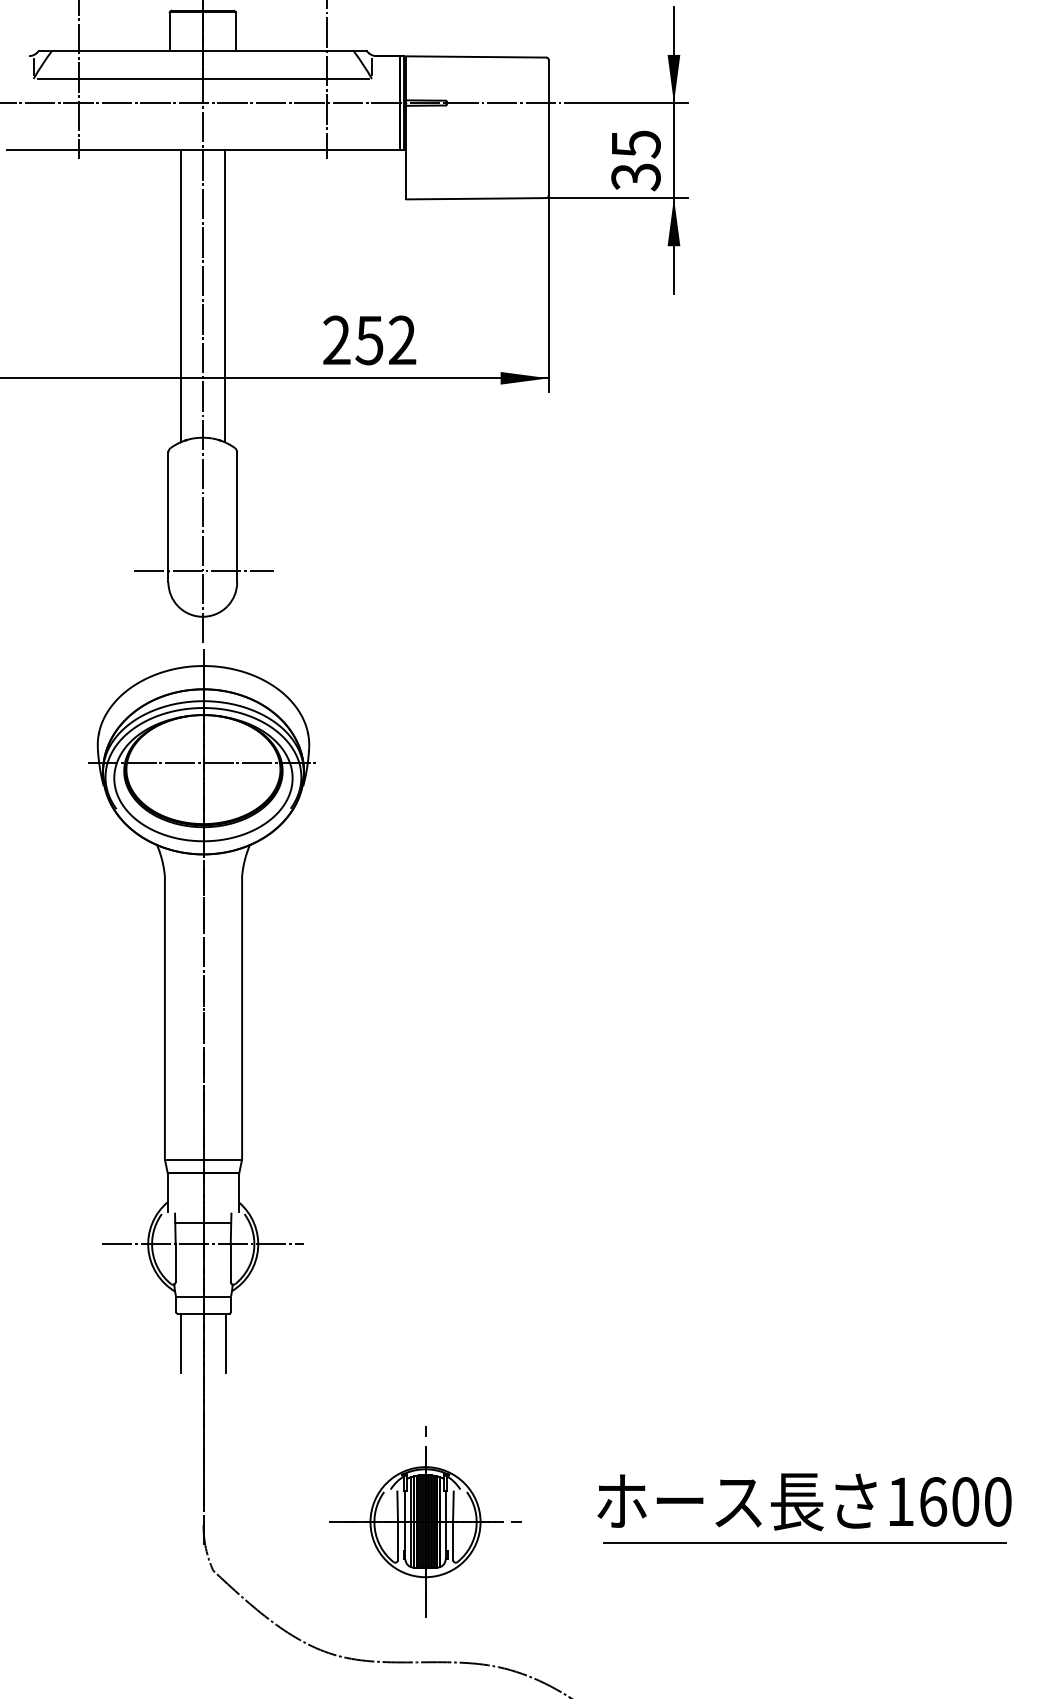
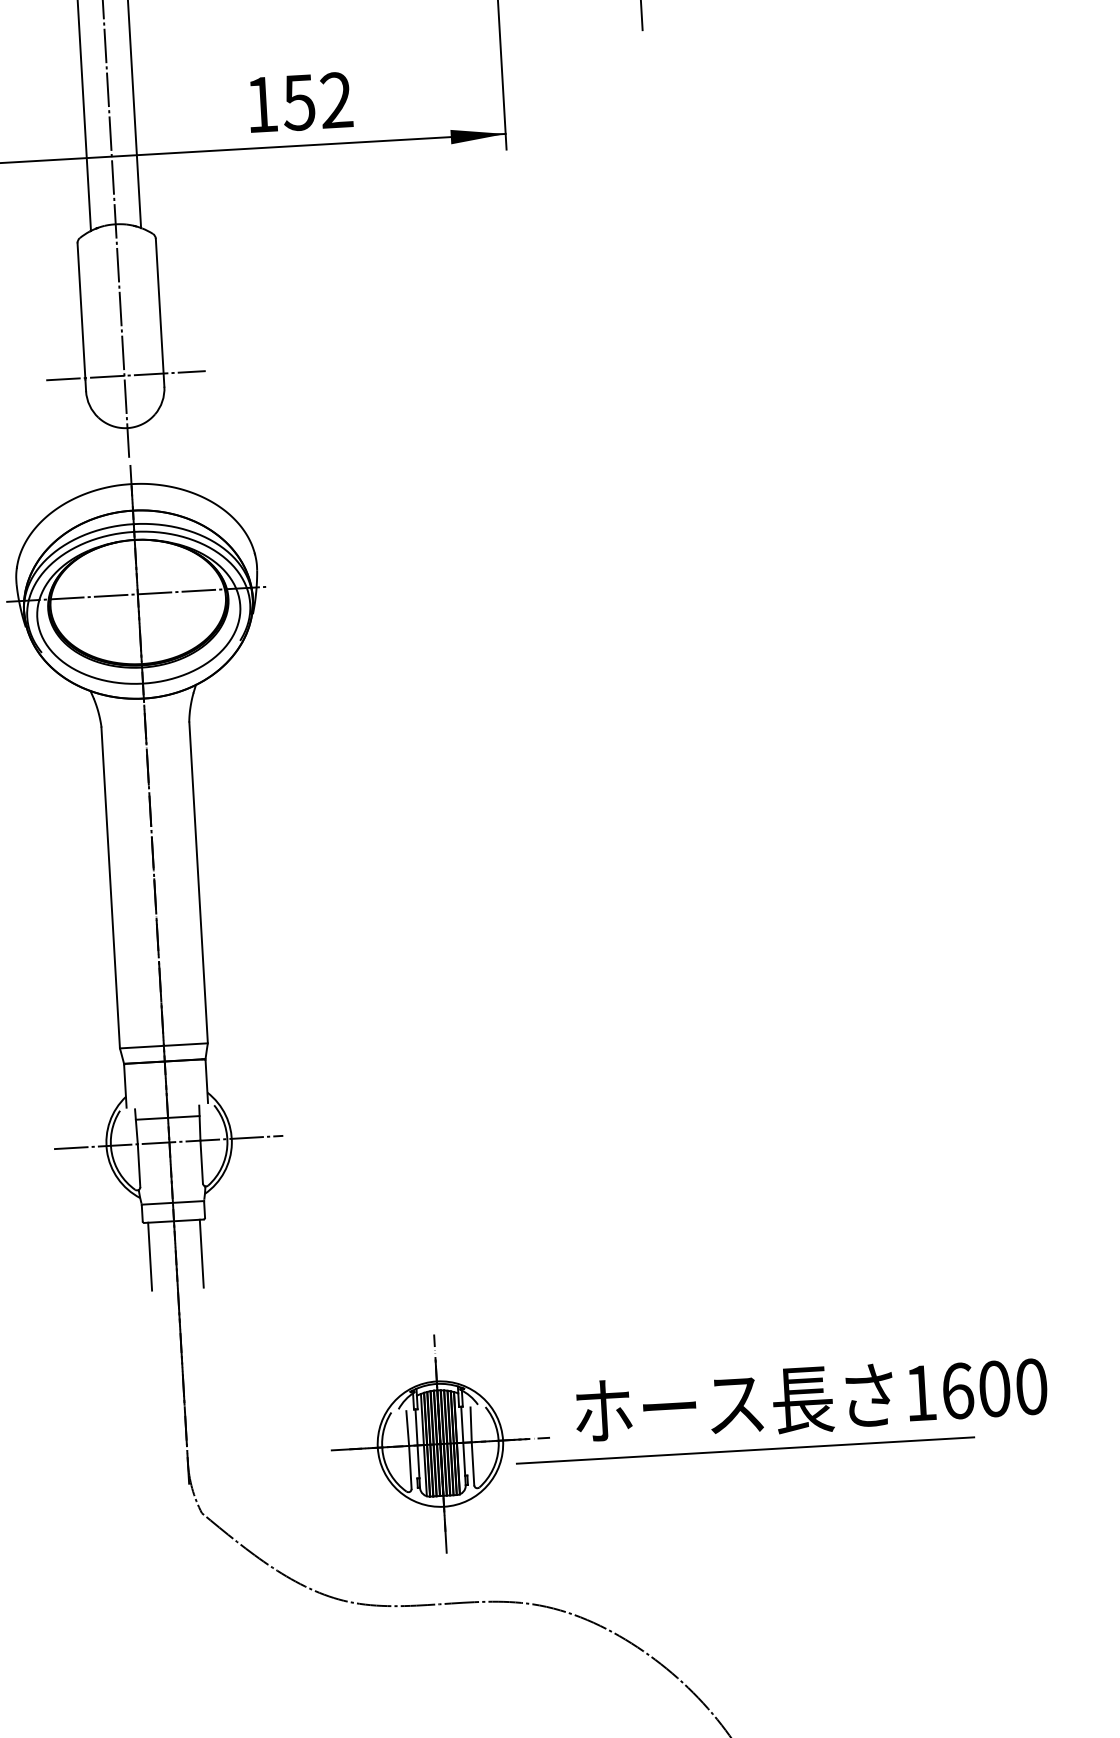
text: (336, 339) -> (261, 103), 252 -> 152
text: (804, 1502) -> (811, 1400), moved
line: (804, 1542) -> (744, 1449), moved

